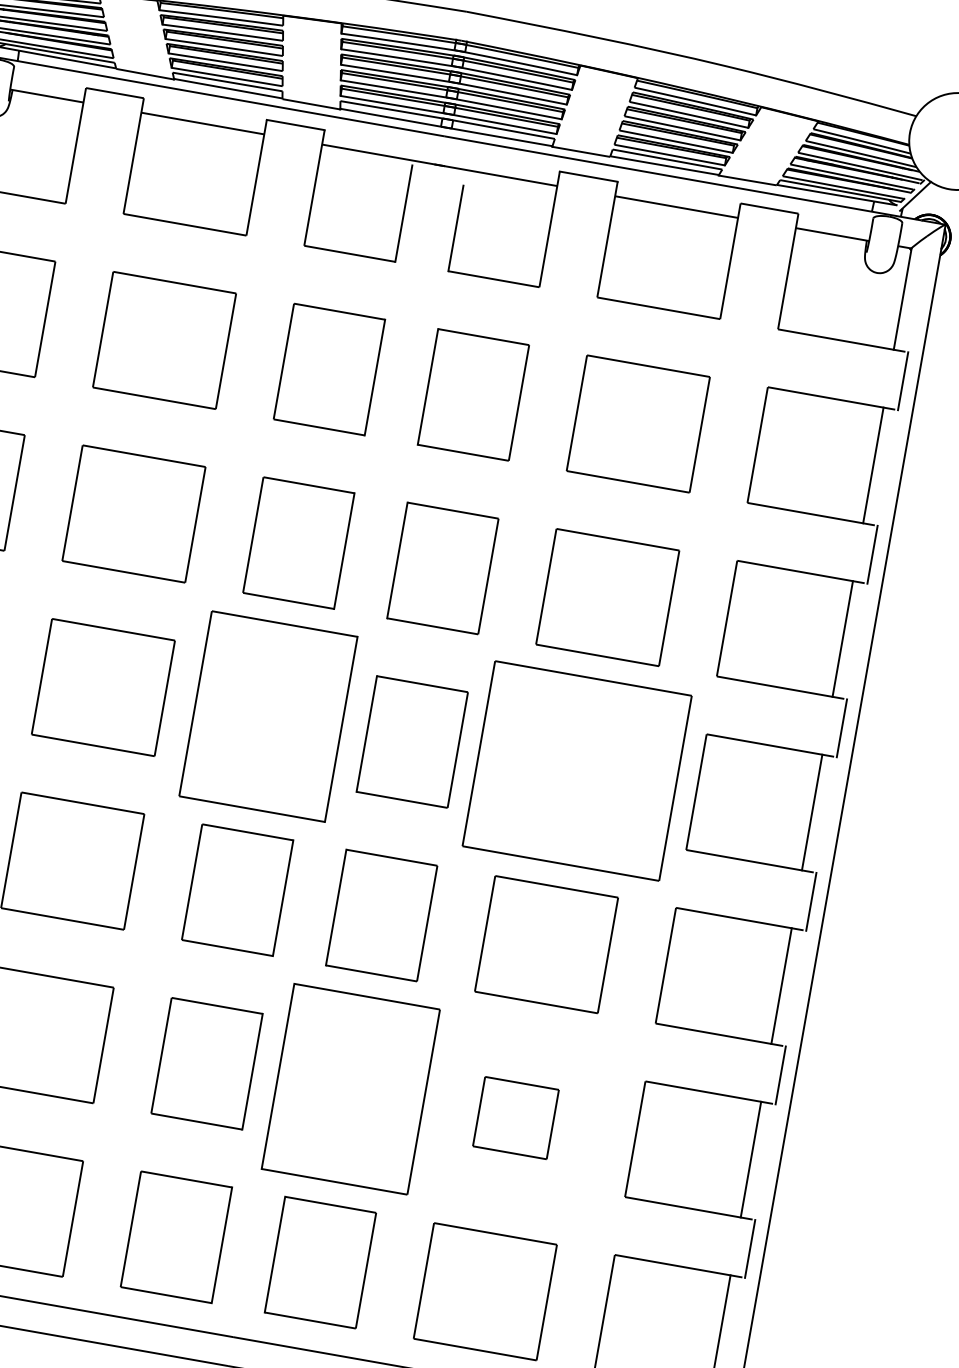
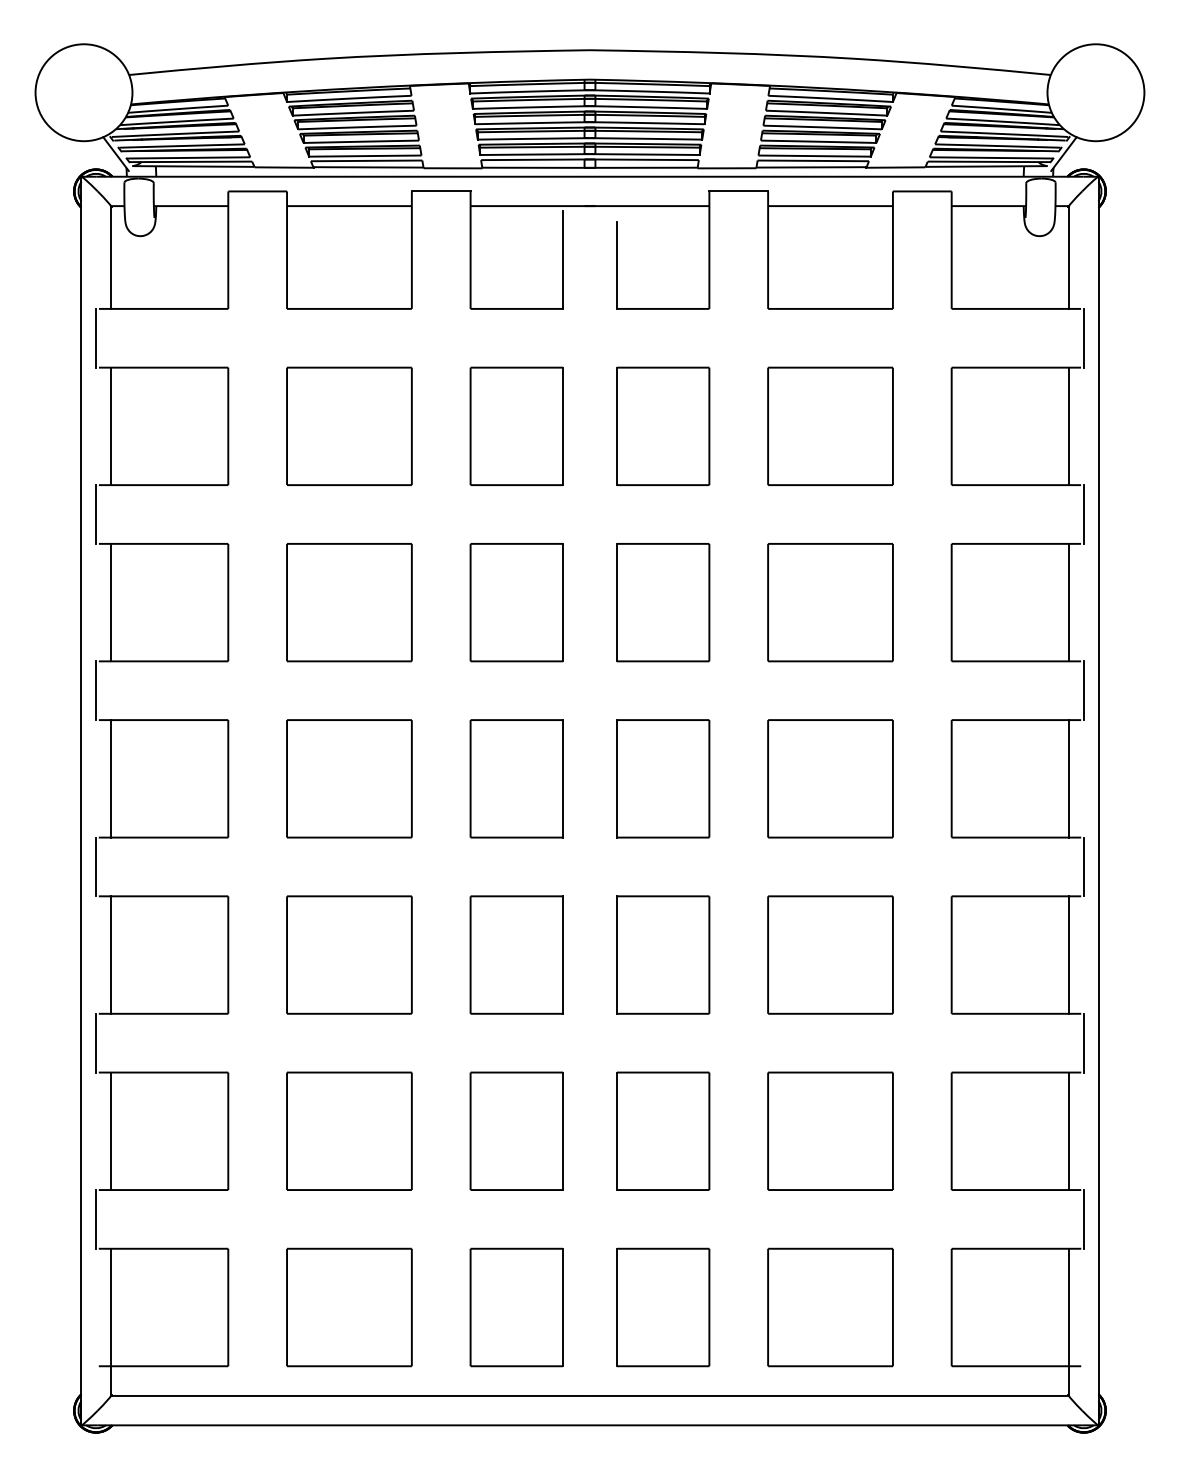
part: (267, 716) -> (516, 778), size x0.62
part: (577, 770) -> (830, 778), size x0.62
part: (351, 1088) -> (663, 1130), size x0.62
part: (516, 1117) -> (830, 1130), size x1.67

